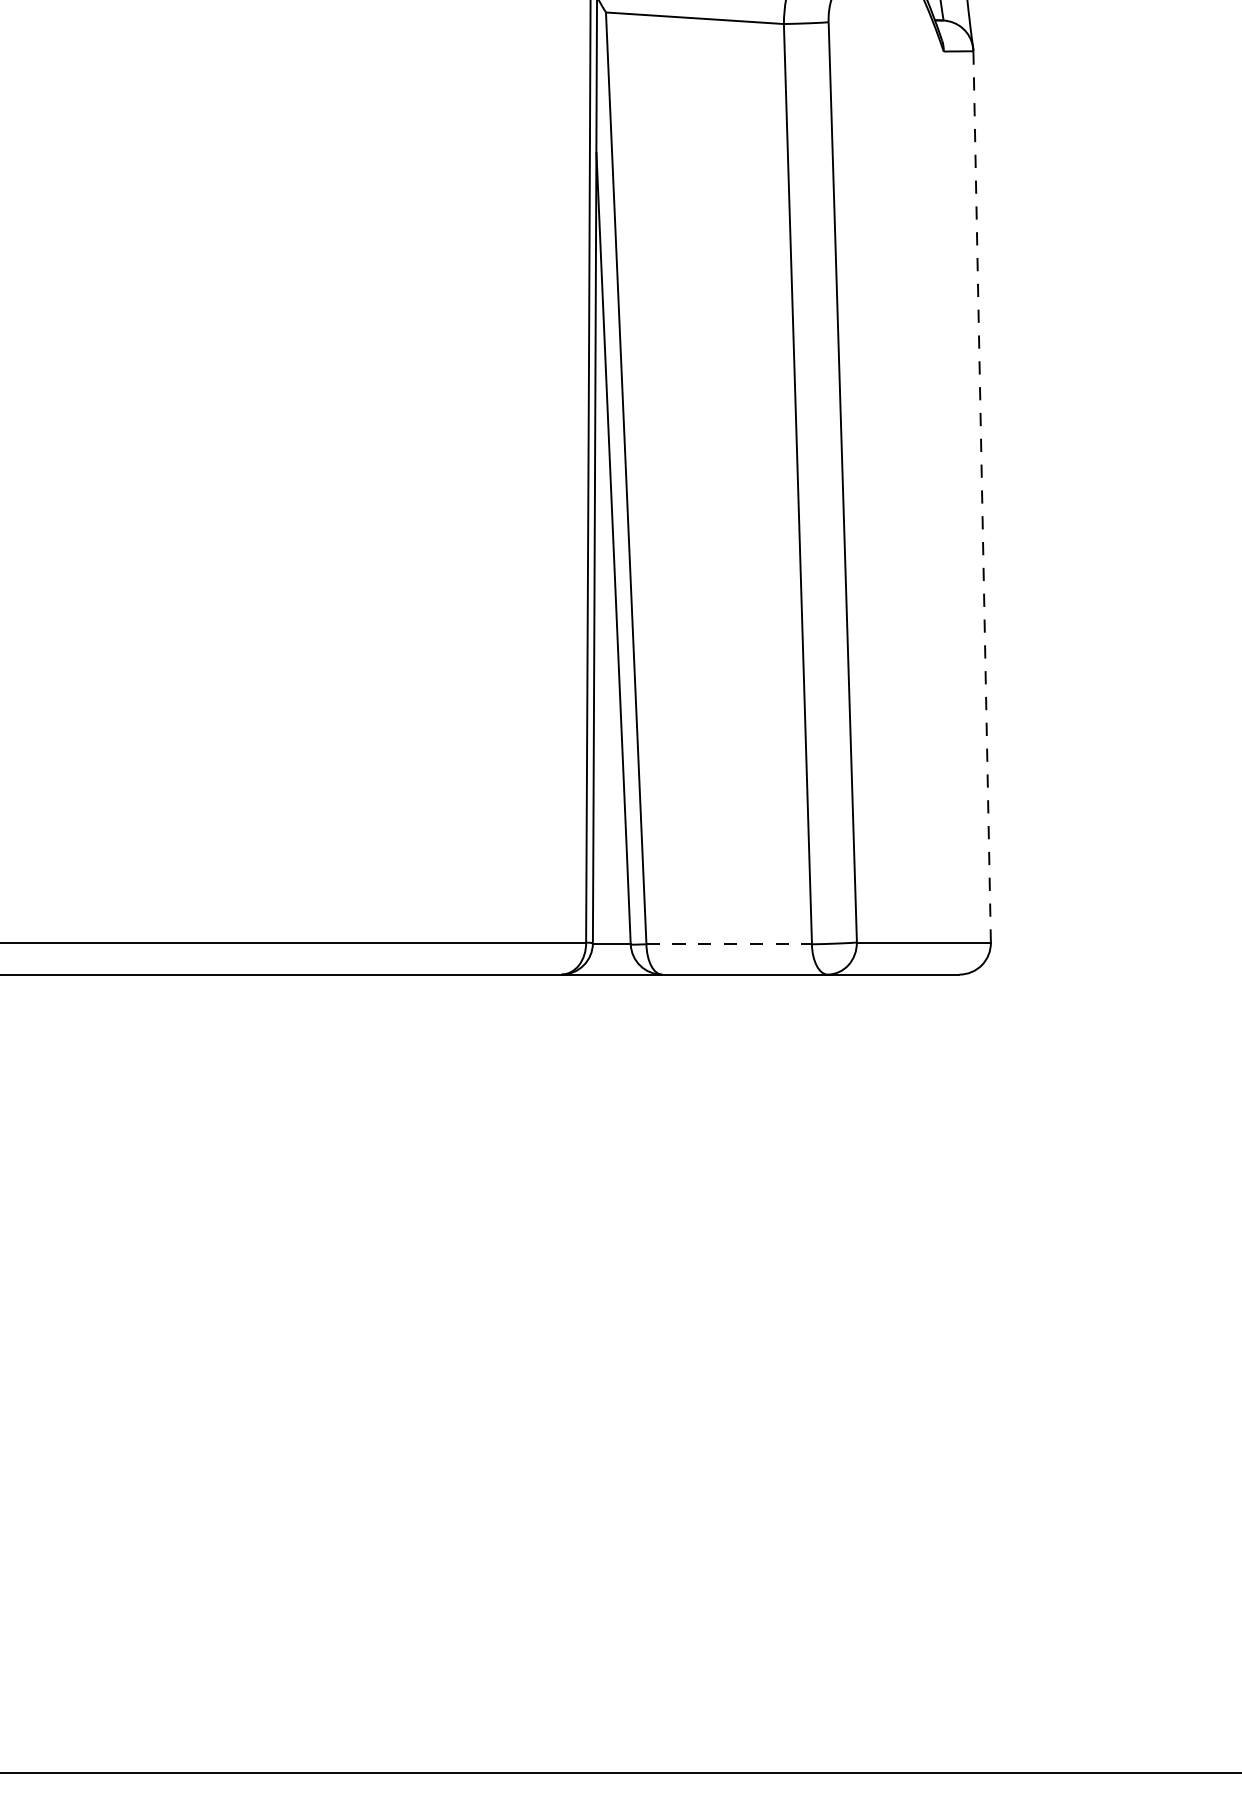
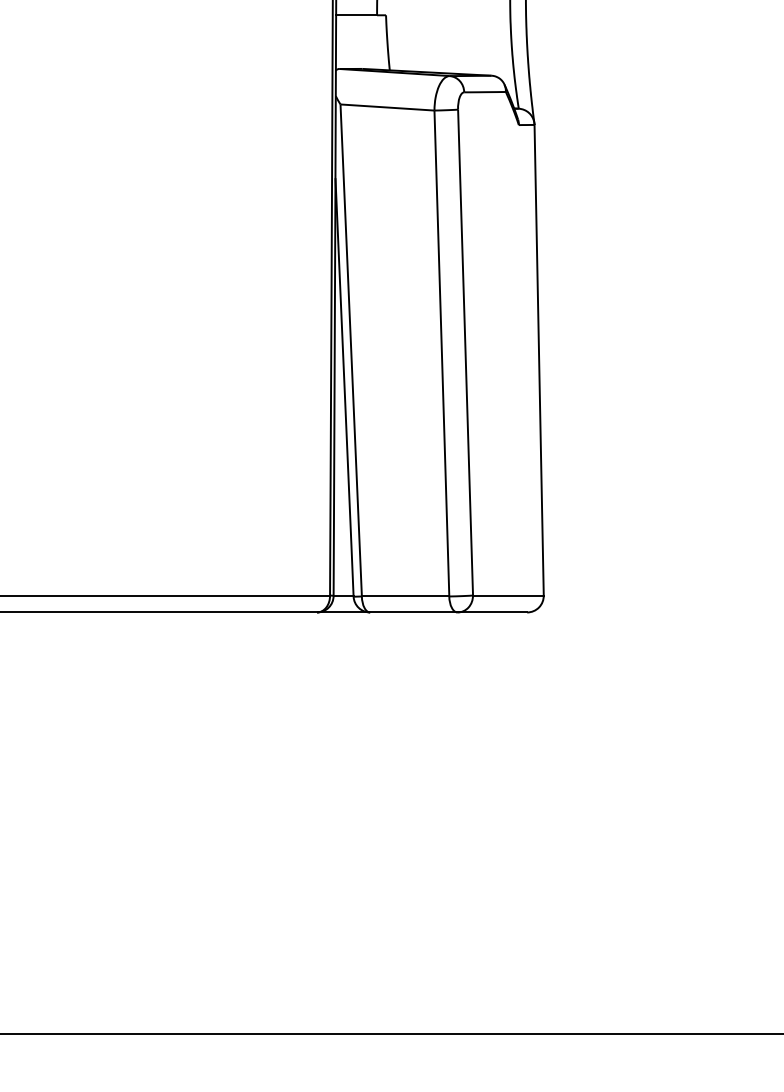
line: (982, 495) -> (539, 359), dashed -> solid
line: (729, 944) -> (405, 596), dashed -> solid

